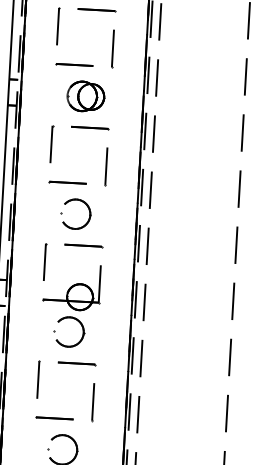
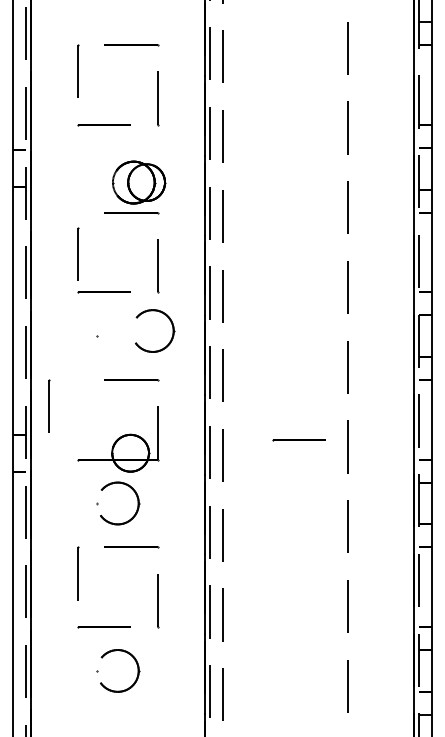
part: (86, 96) -> (139, 182), moved
line: (51, 144) -> (78, 253), moved
part: (88, 208) -> (170, 322), moved
line: (45, 261) -> (49, 405), moved
line: (198, 294) -> (298, 440), added

